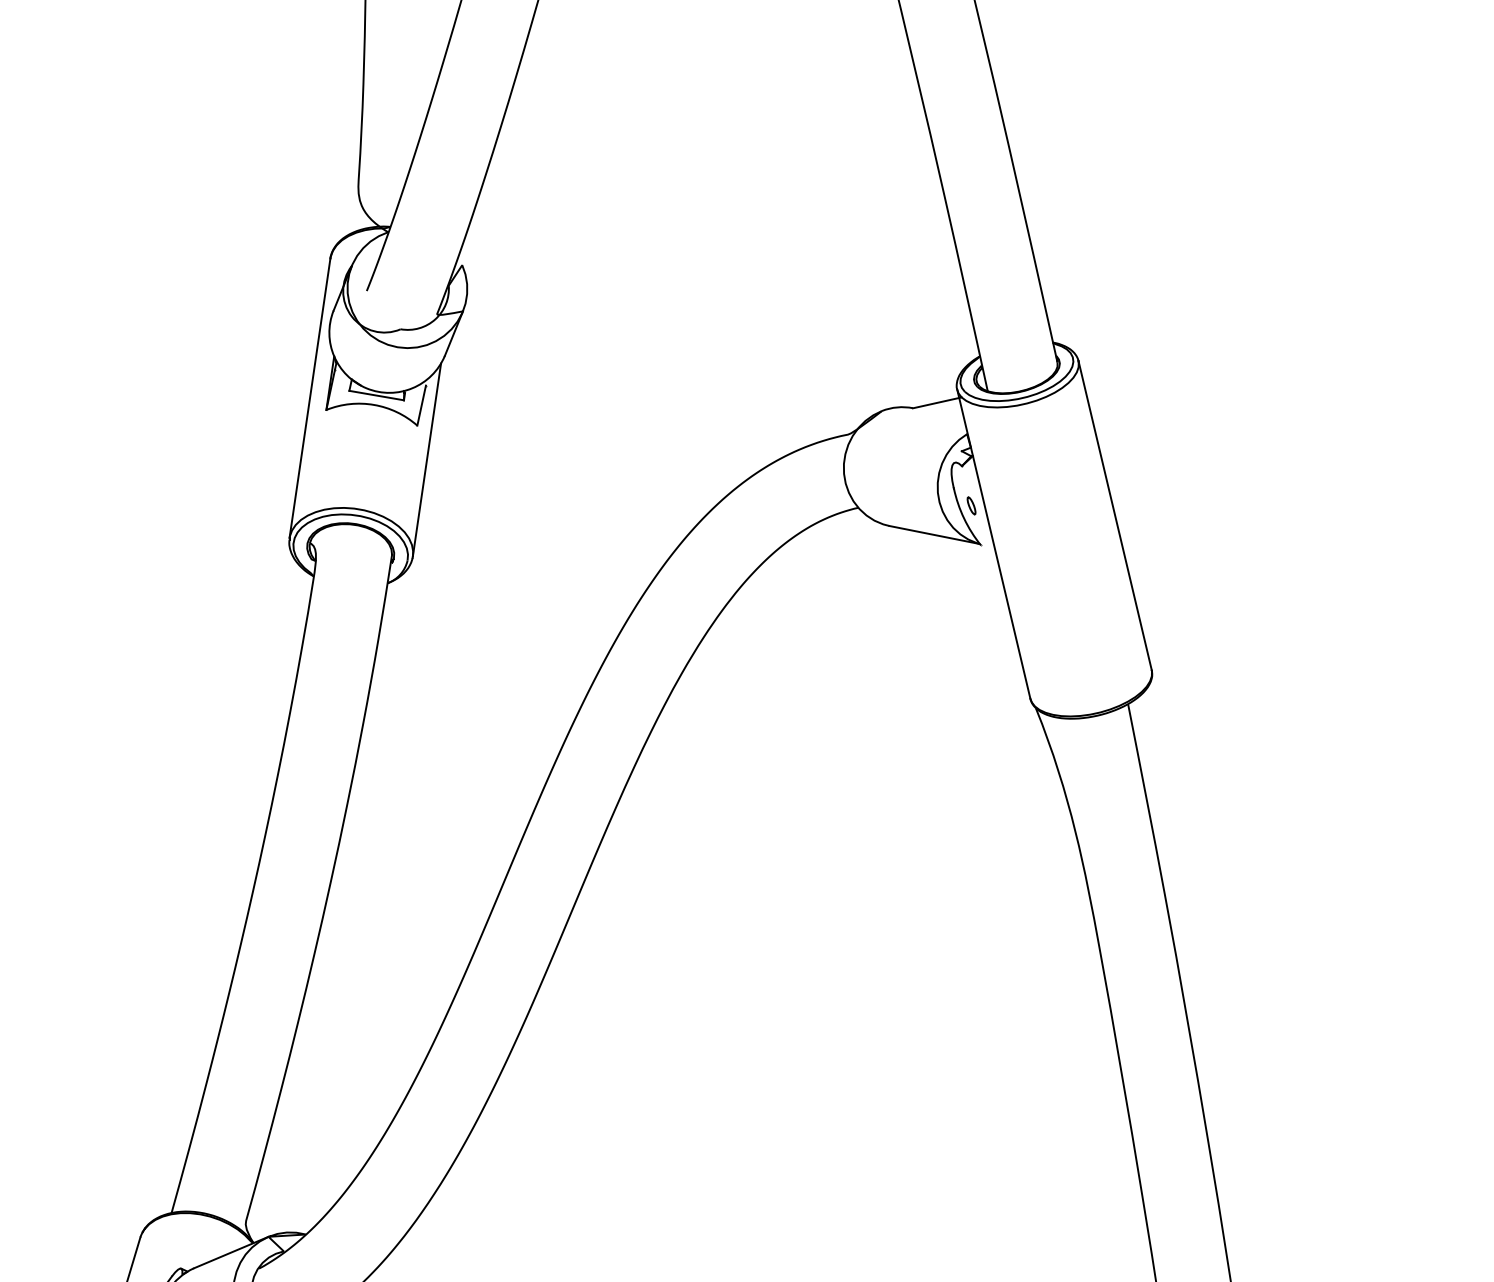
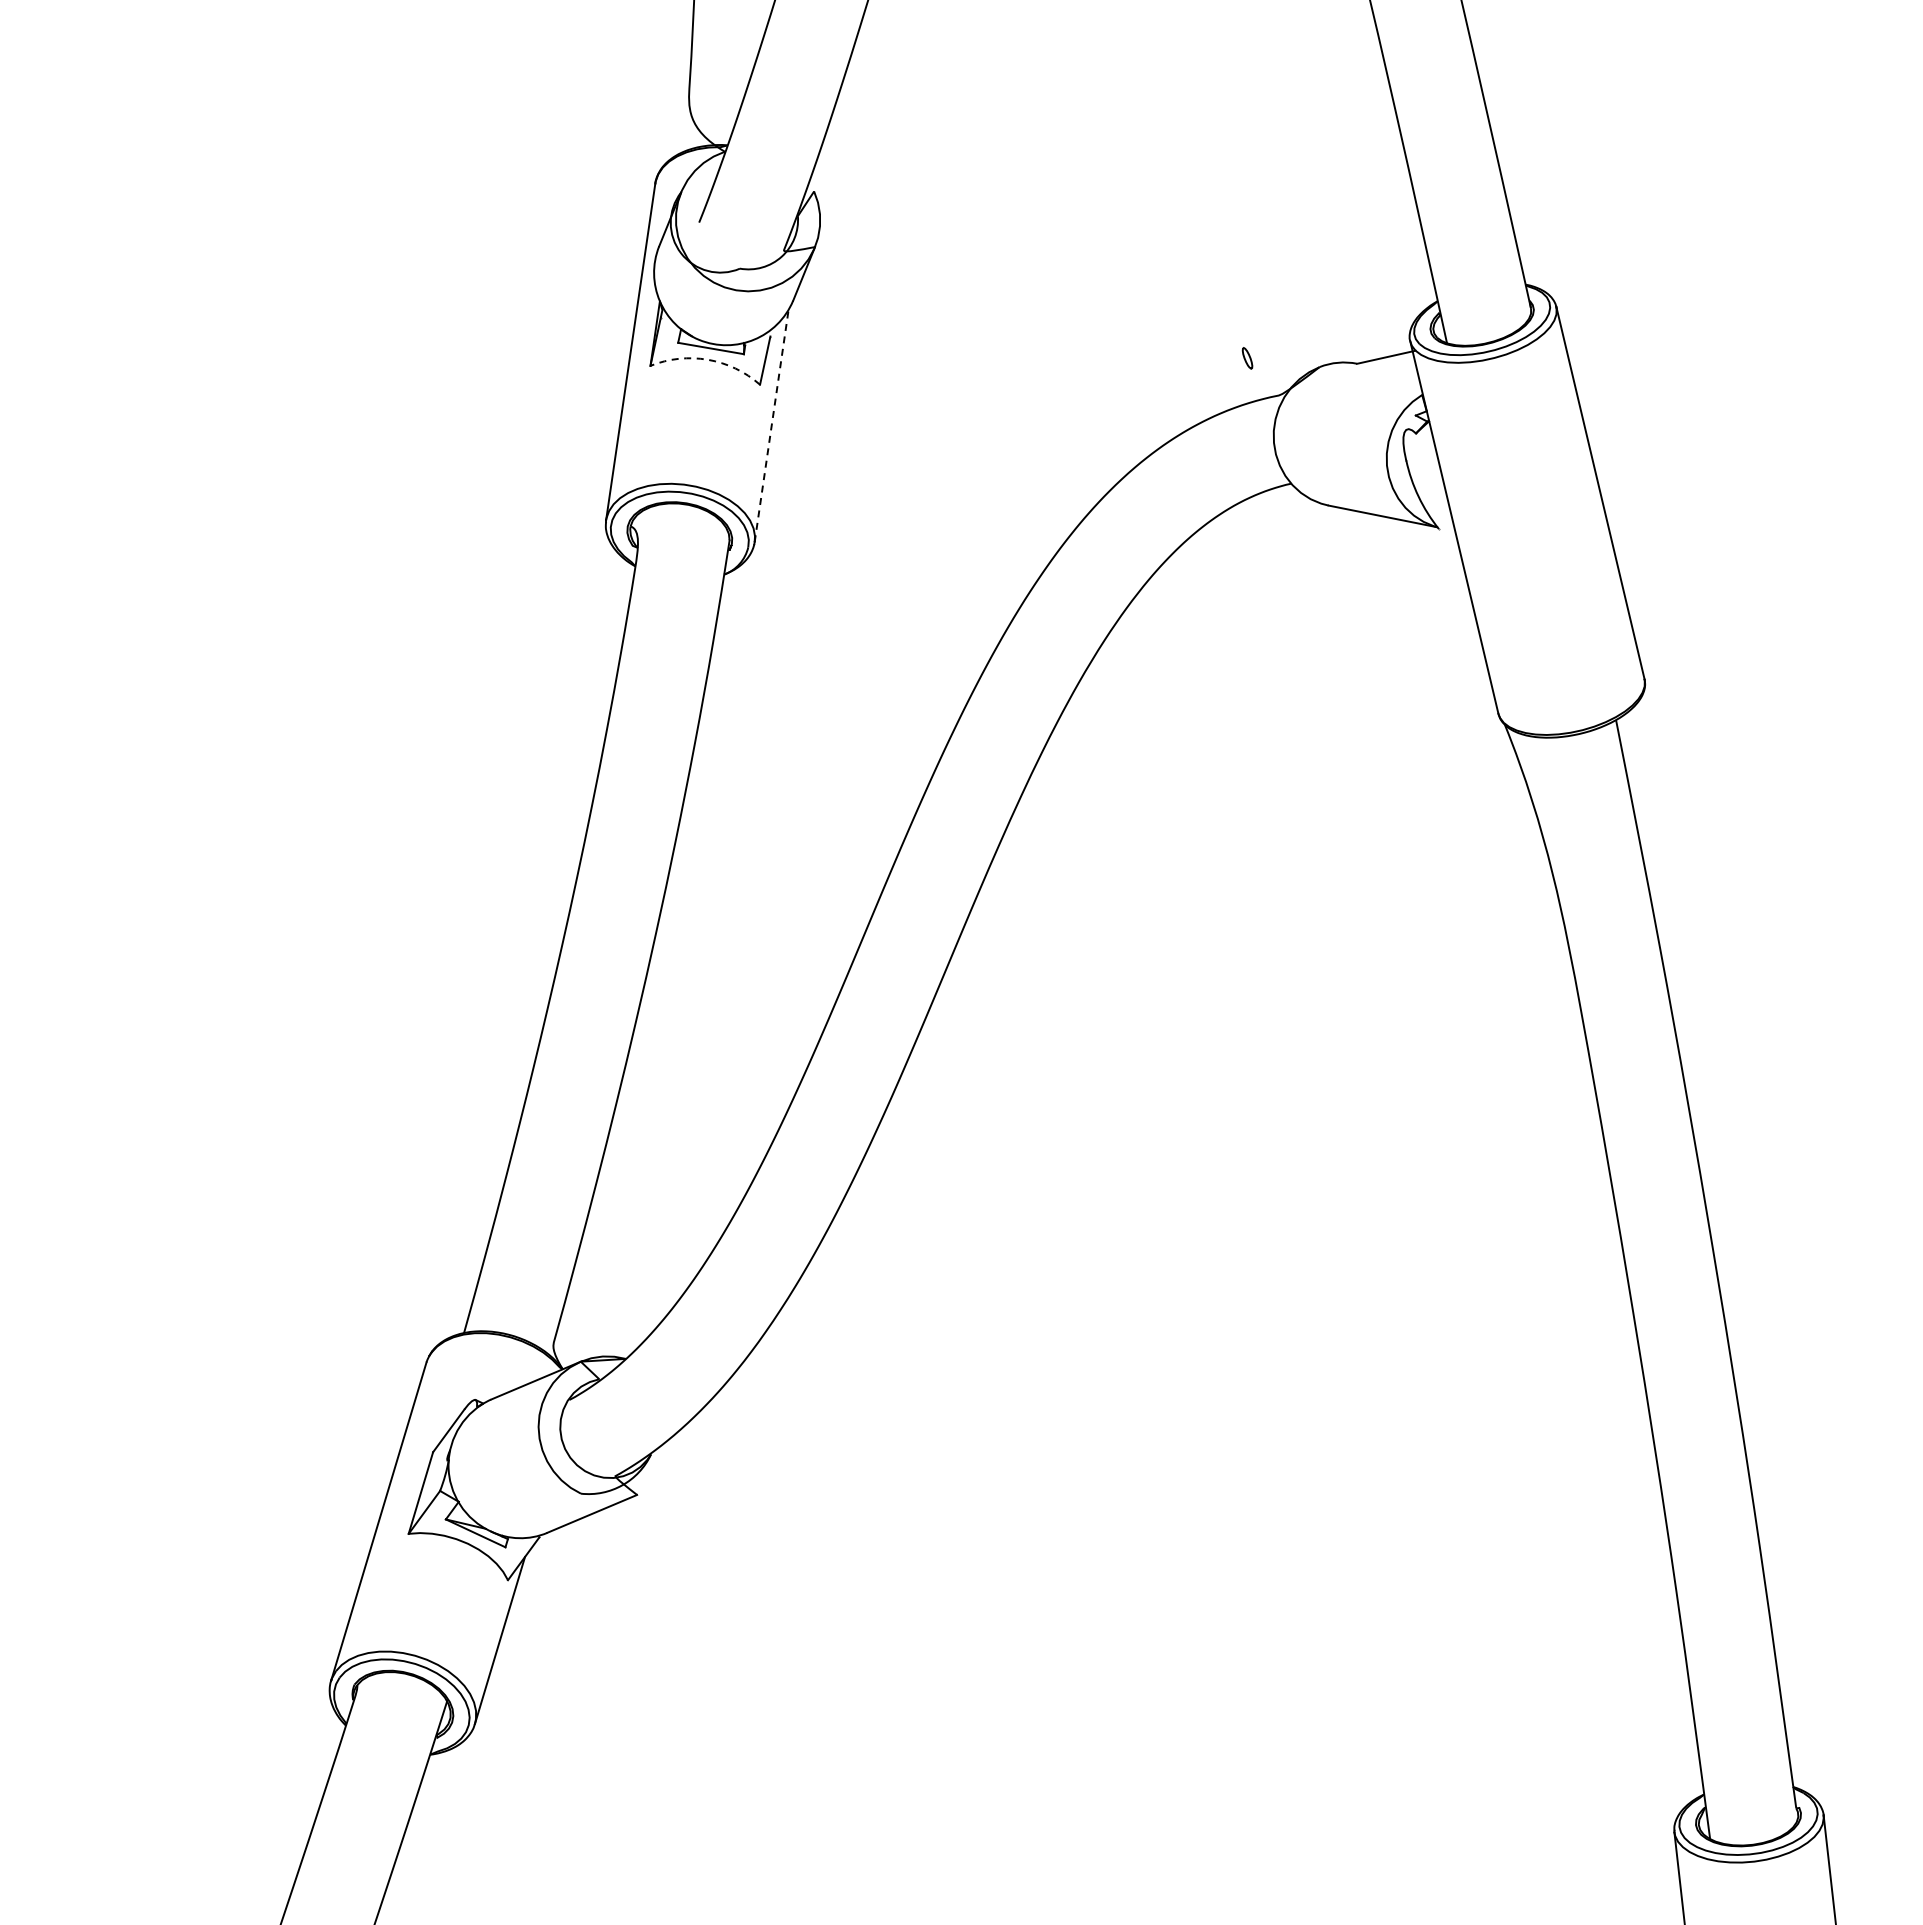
arc: (373, 404) -> (707, 359), solid -> dashed
line: (426, 459) -> (771, 425), solid -> dashed
part: (971, 506) -> (1247, 358), moved

